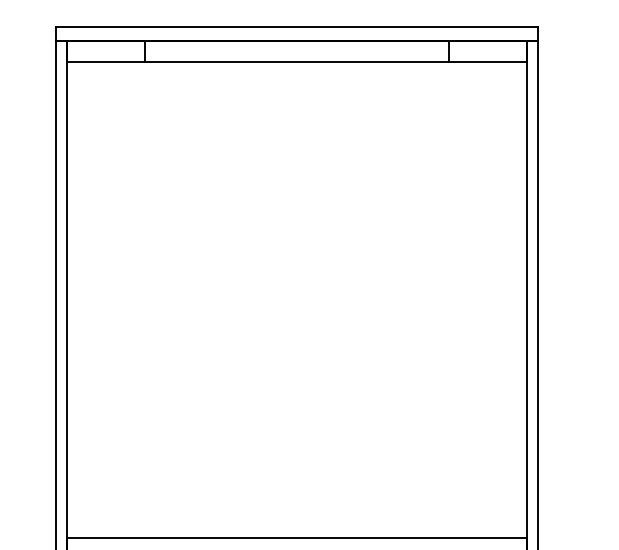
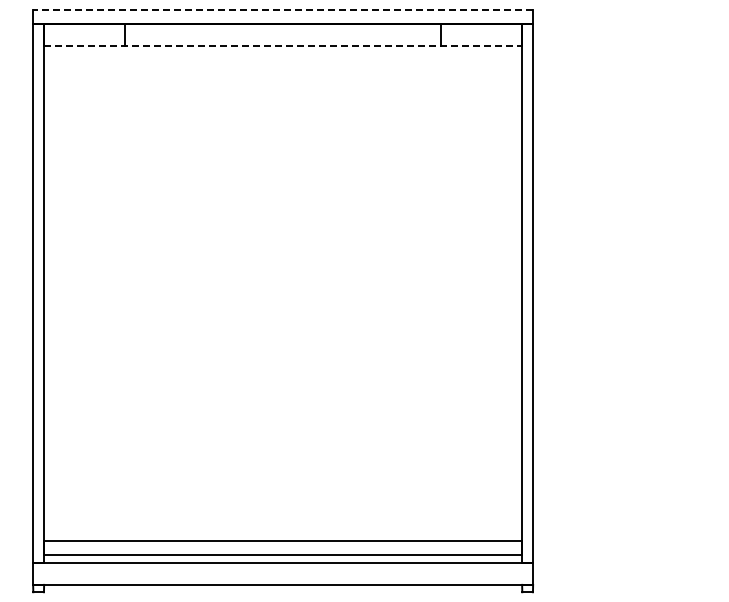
line: (297, 26) -> (283, 9), solid -> dashed
line: (297, 62) -> (283, 46), solid -> dashed

